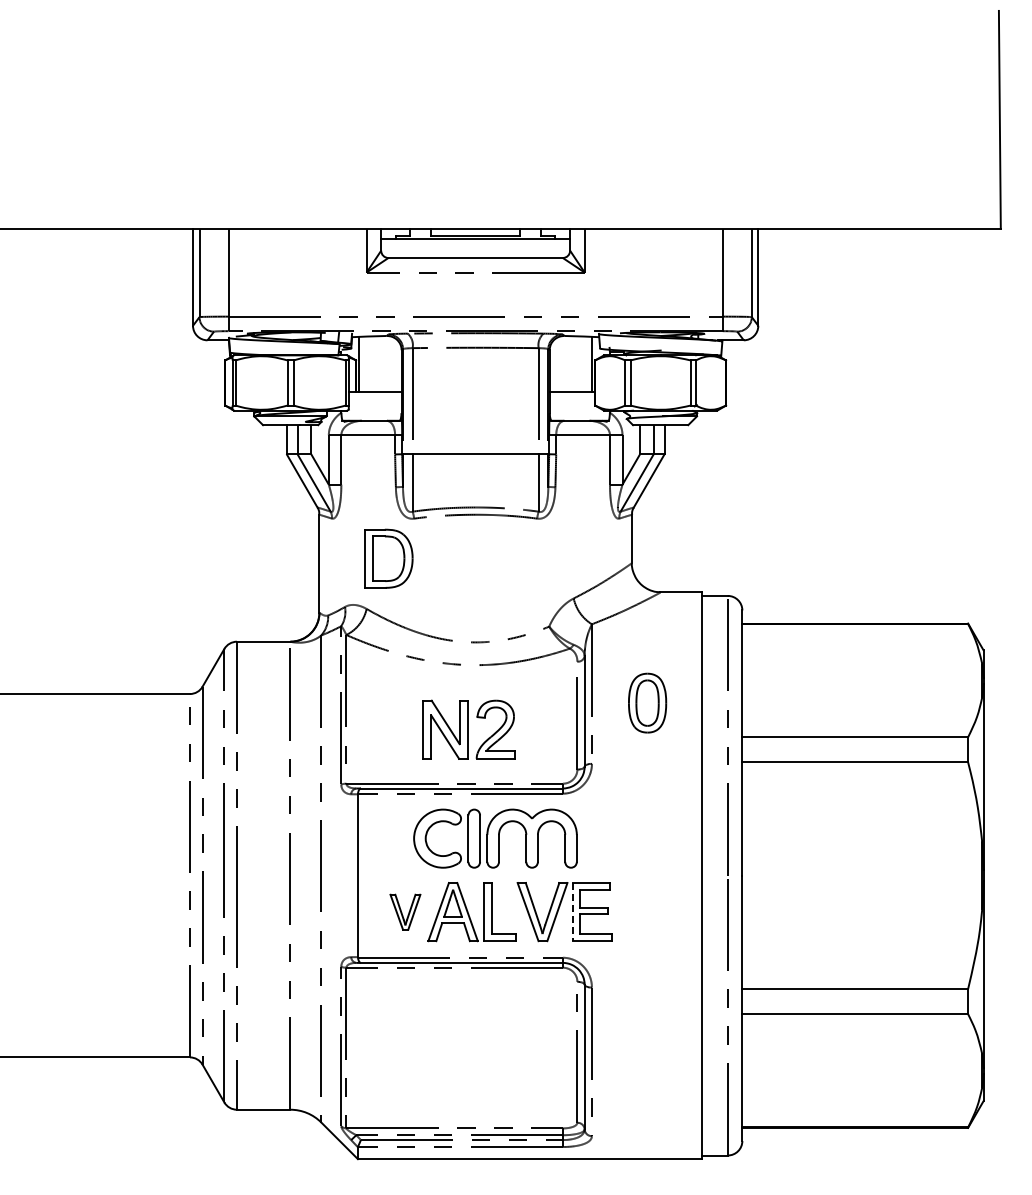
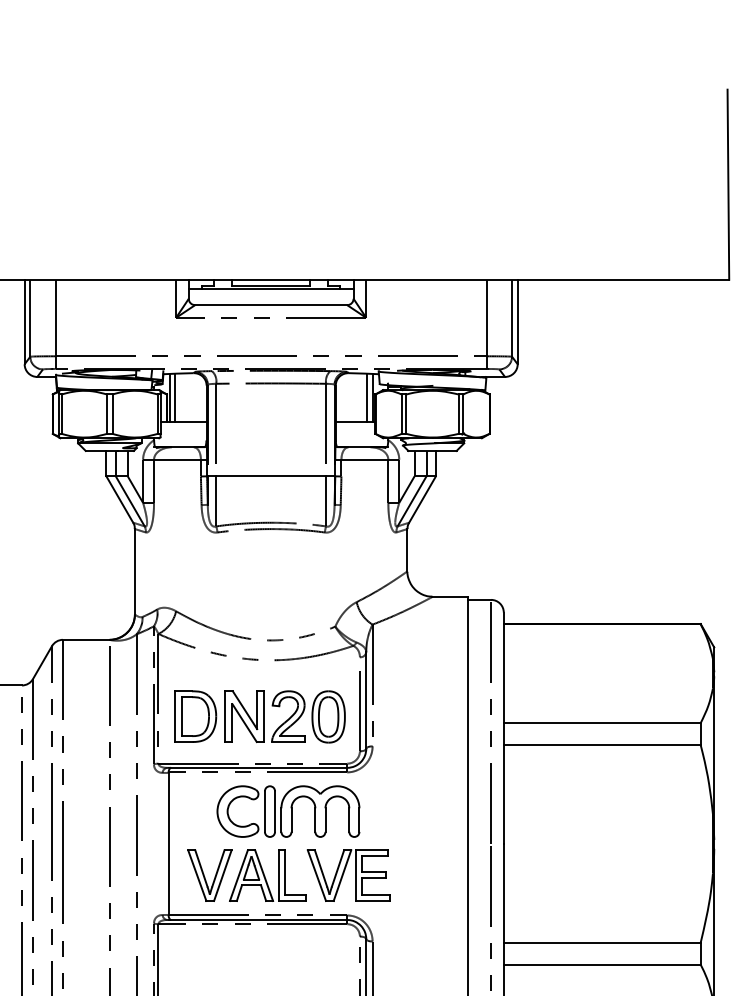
line: (365, 363) -> (175, 397), added
line: (585, 363) -> (366, 397), added
part: (388, 558) -> (195, 716), moved
part: (647, 702) -> (328, 716), moved
part: (405, 912) -> (209, 876), size x1.67
line: (572, 912) -> (355, 876), dashed -> solid

